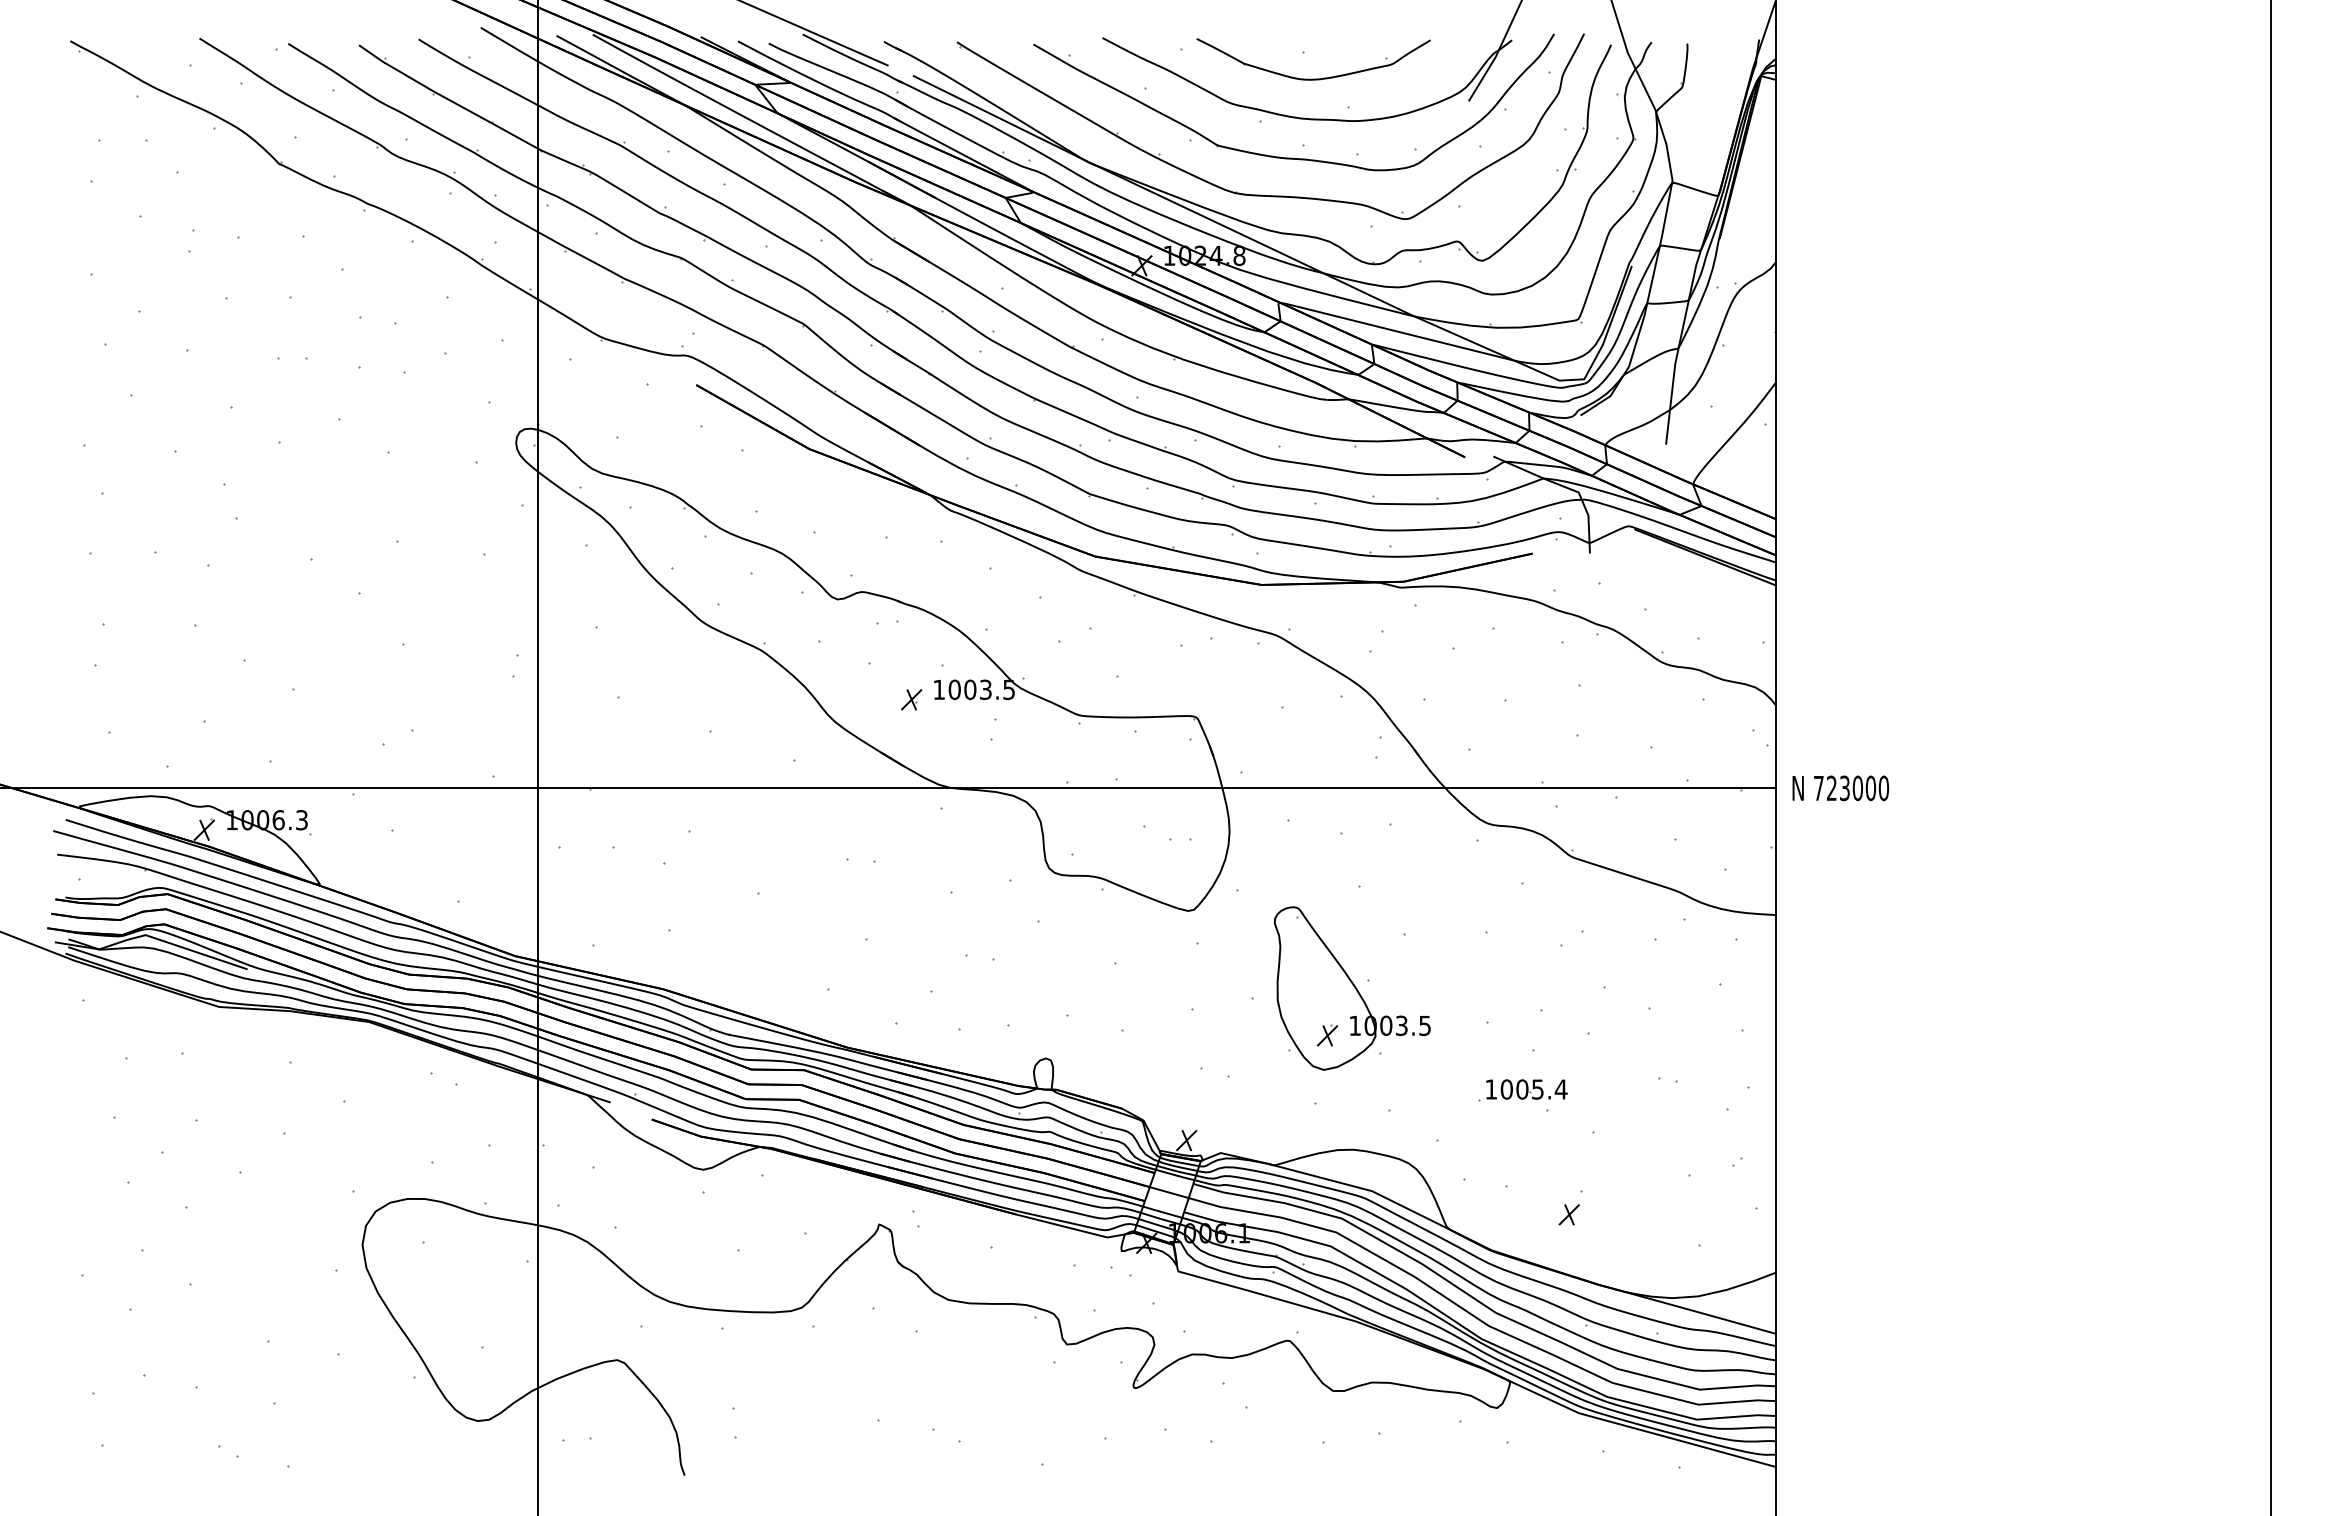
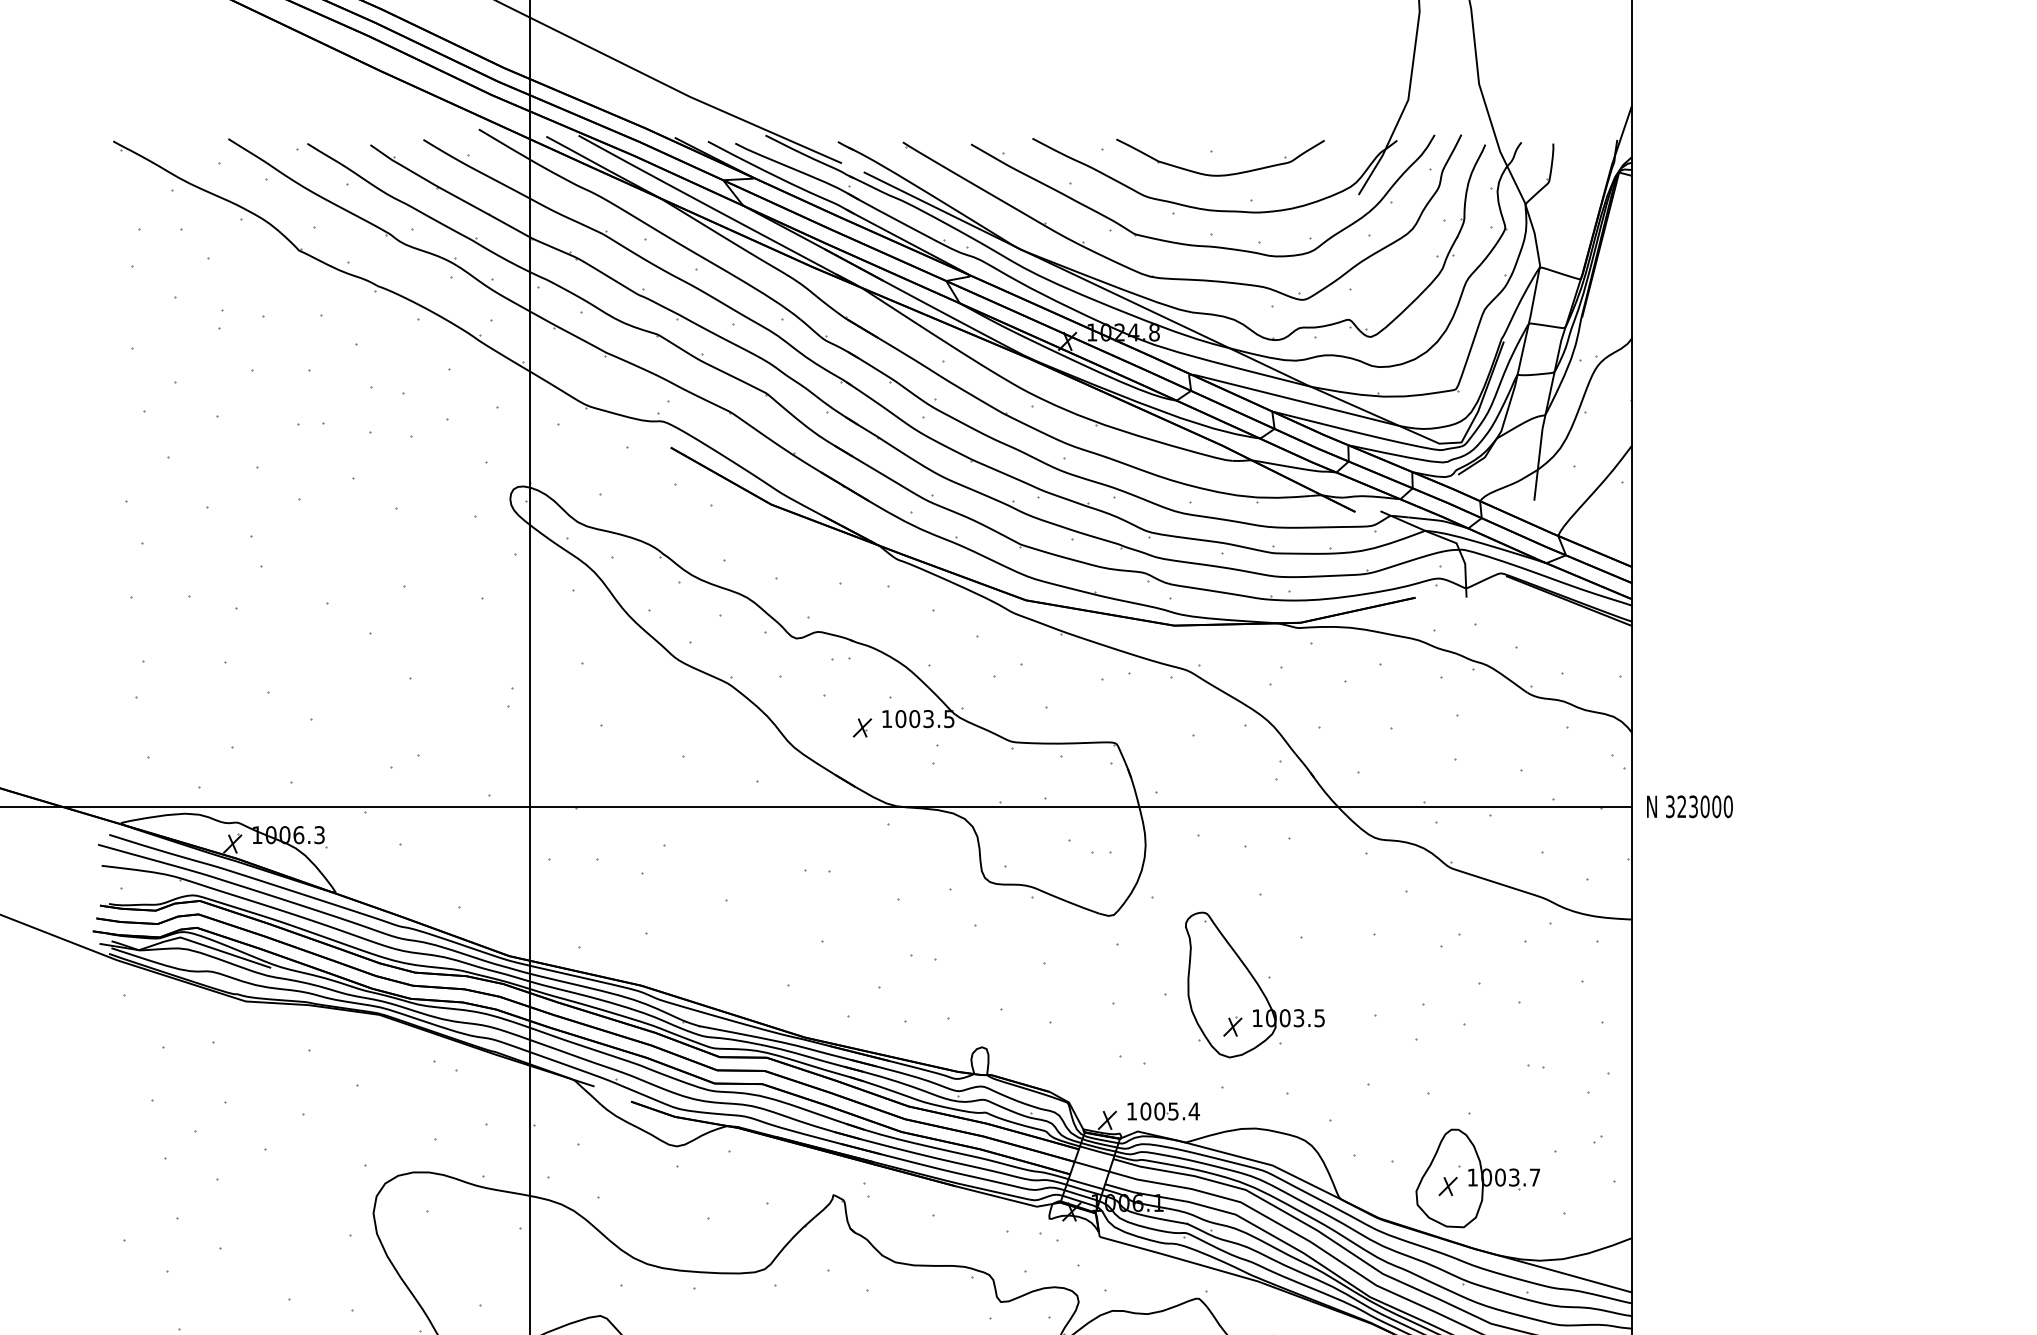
text: (1818, 788) -> (1670, 806), 723000 -> 323000
part: (1526, 1089) -> (1163, 1111), moved
part: (1602, 1205) -> (1477, 1178), added

